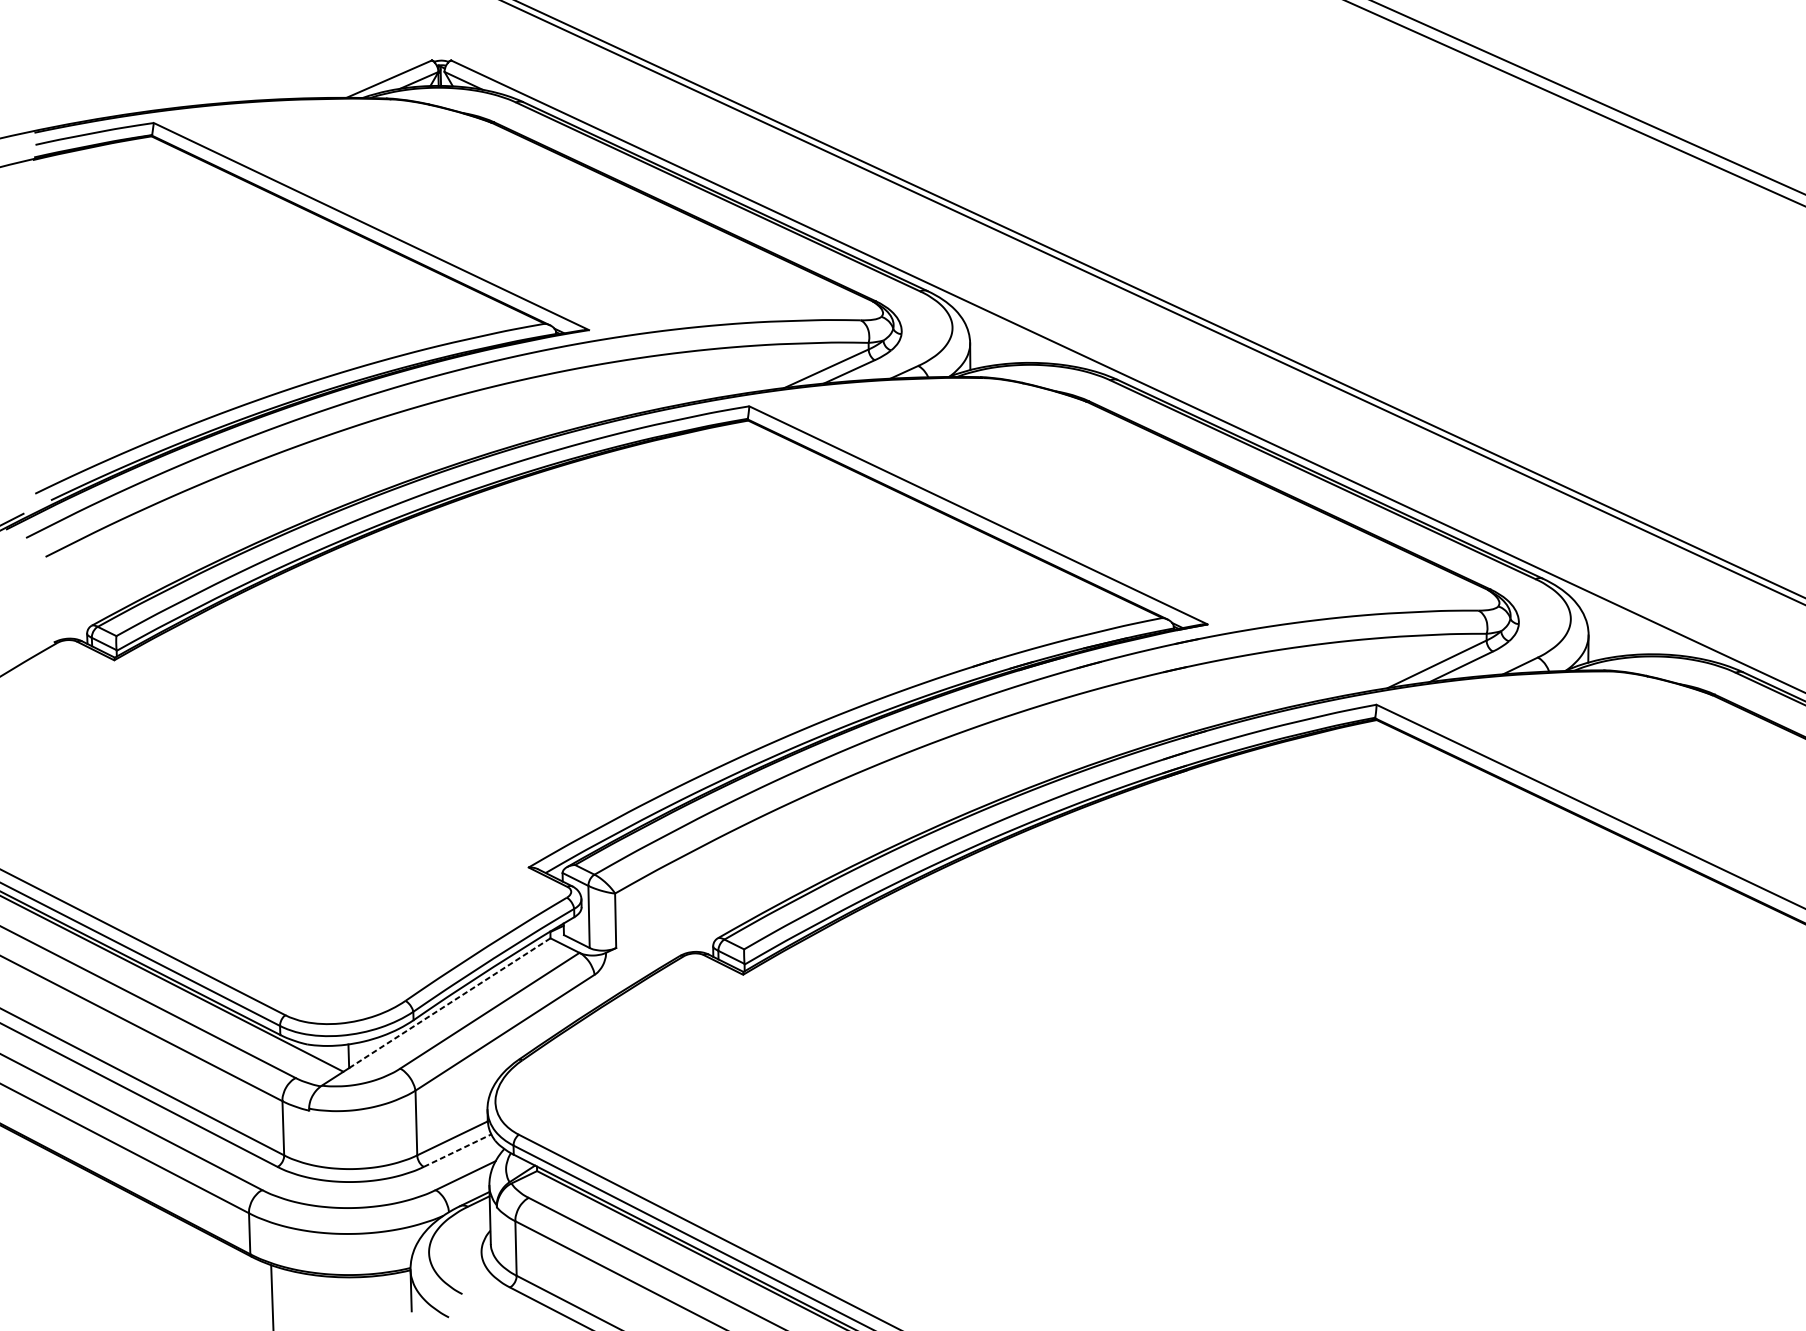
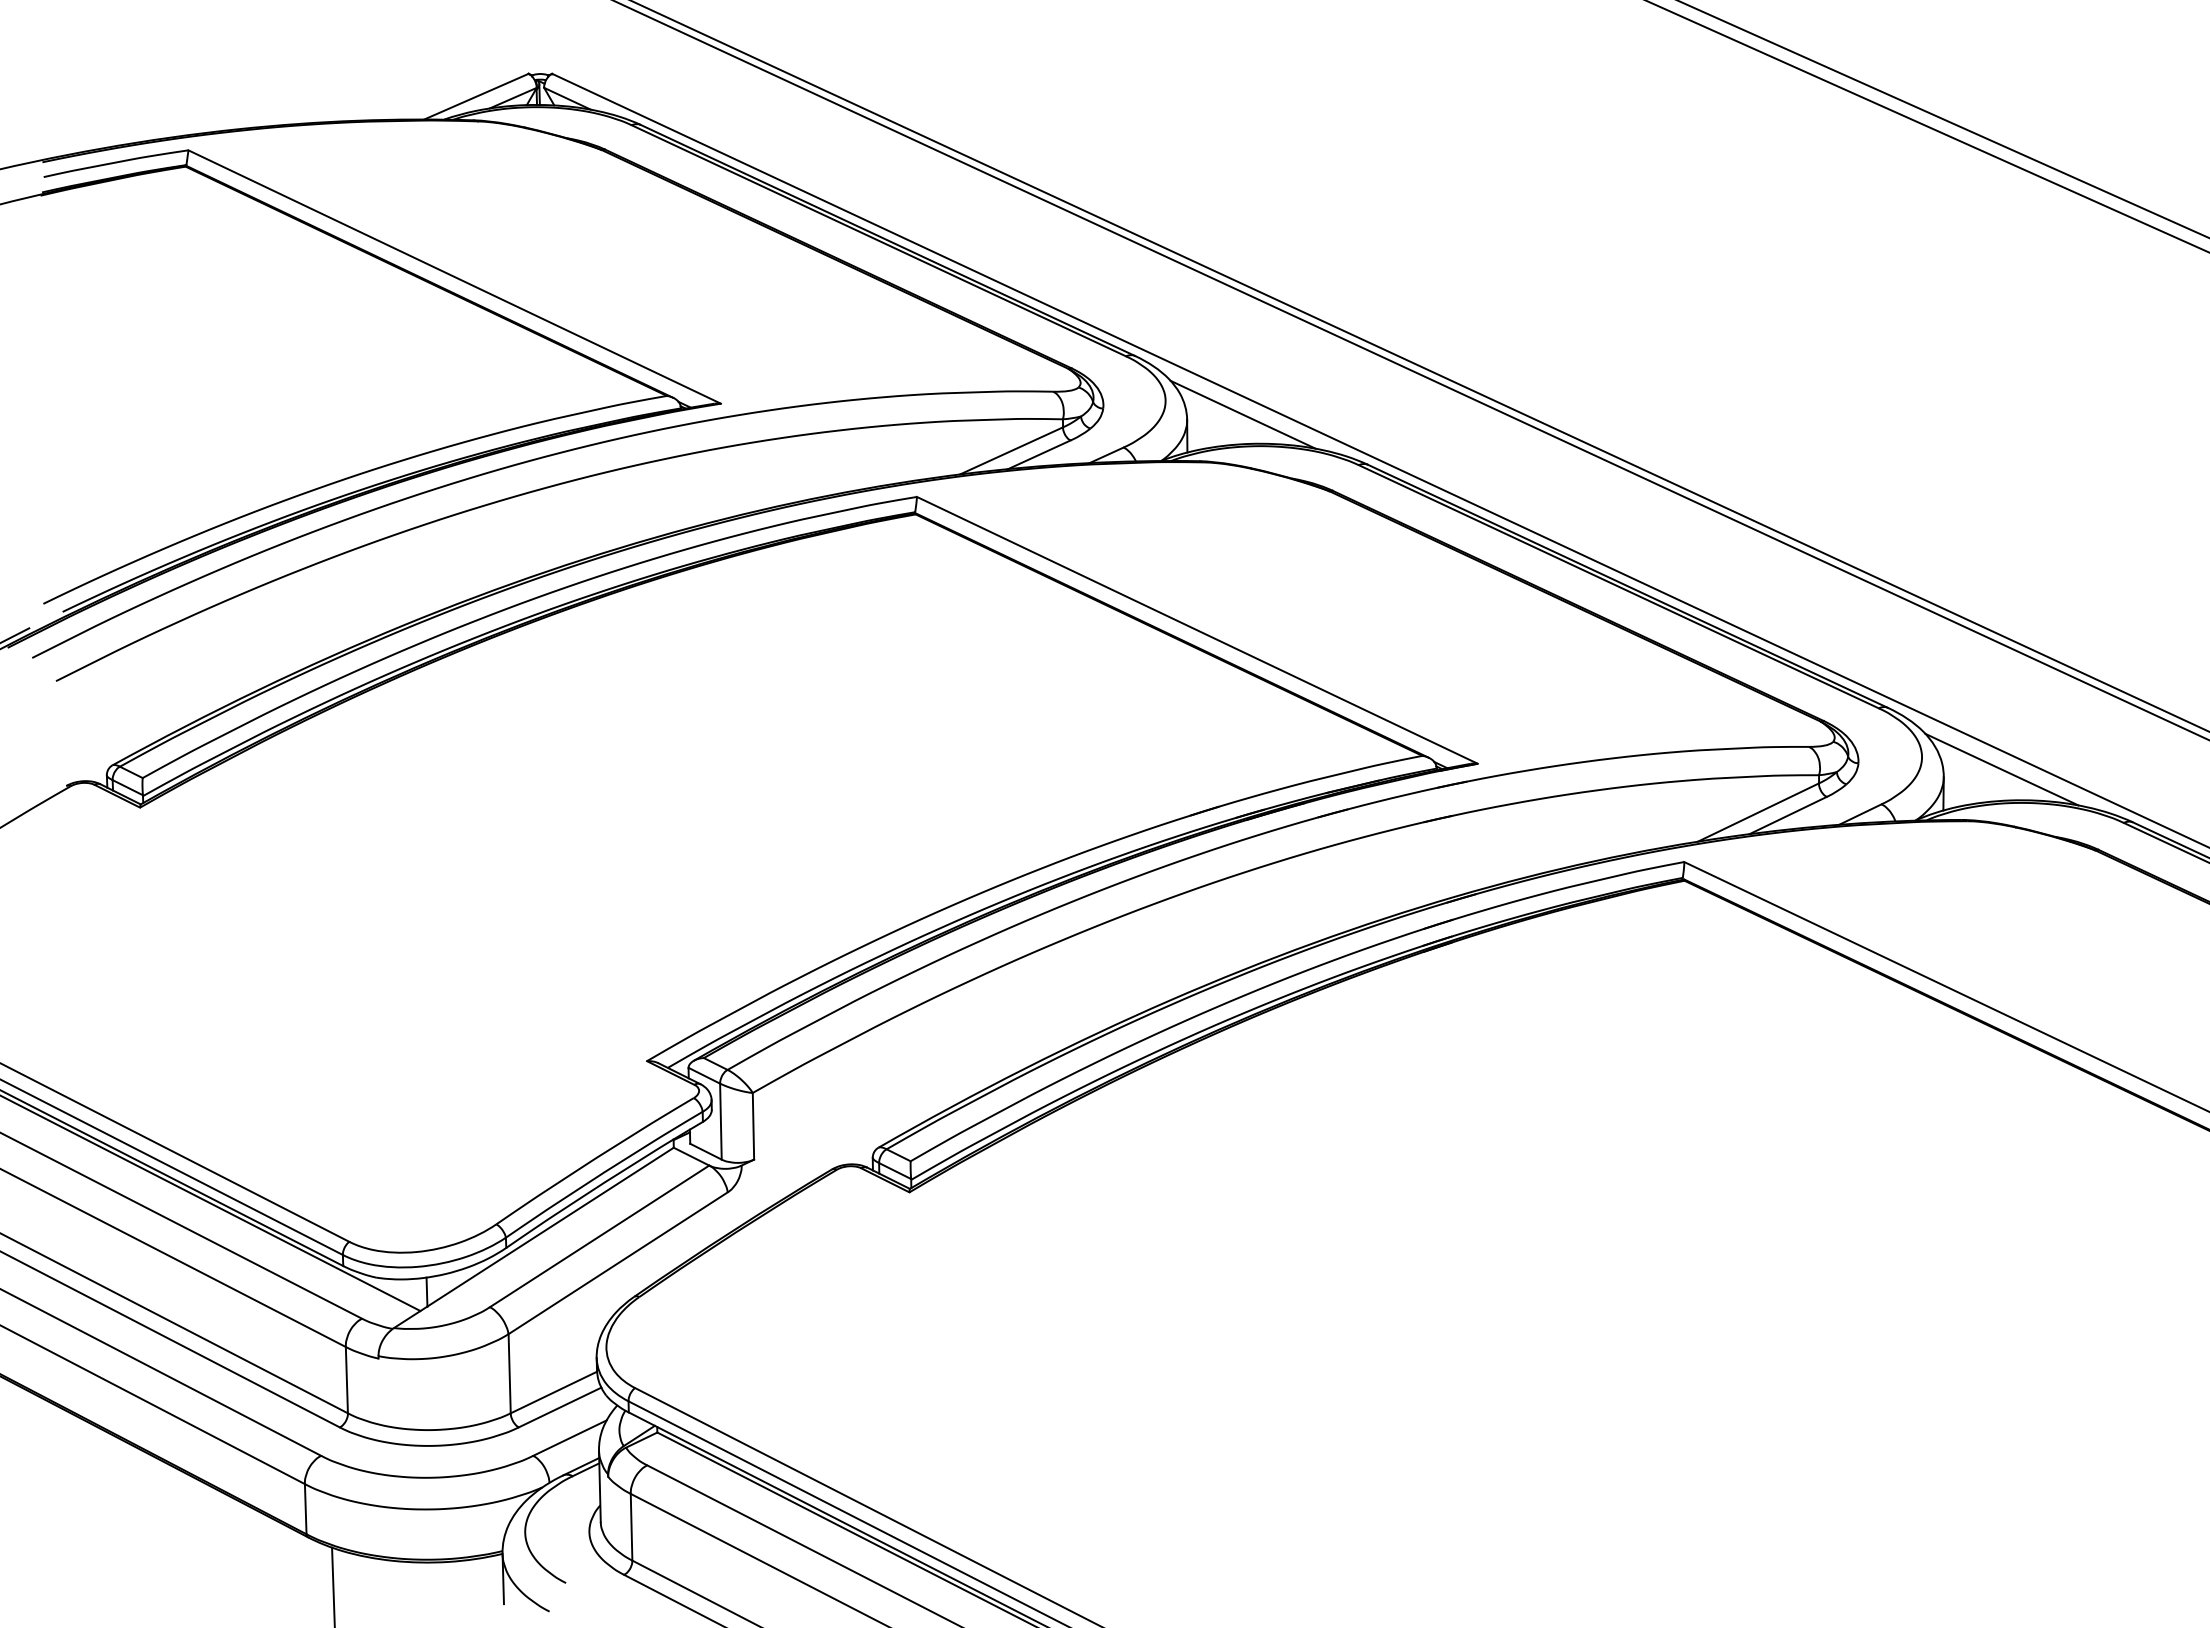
line: (1015, 338) -> (1242, 414), added
line: (1635, 629) -> (2001, 769), added
line: (449, 1003) -> (550, 1227), dashed -> solid
line: (457, 1150) -> (560, 1407), dashed -> solid

